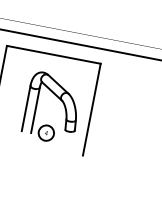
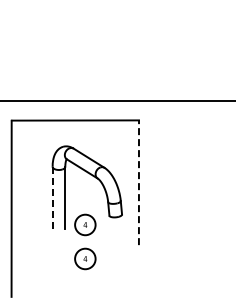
line: (26, 108) -> (52, 197), solid -> dashed
line: (91, 109) -> (138, 182), solid -> dashed
part: (41, 157) -> (85, 258), added

